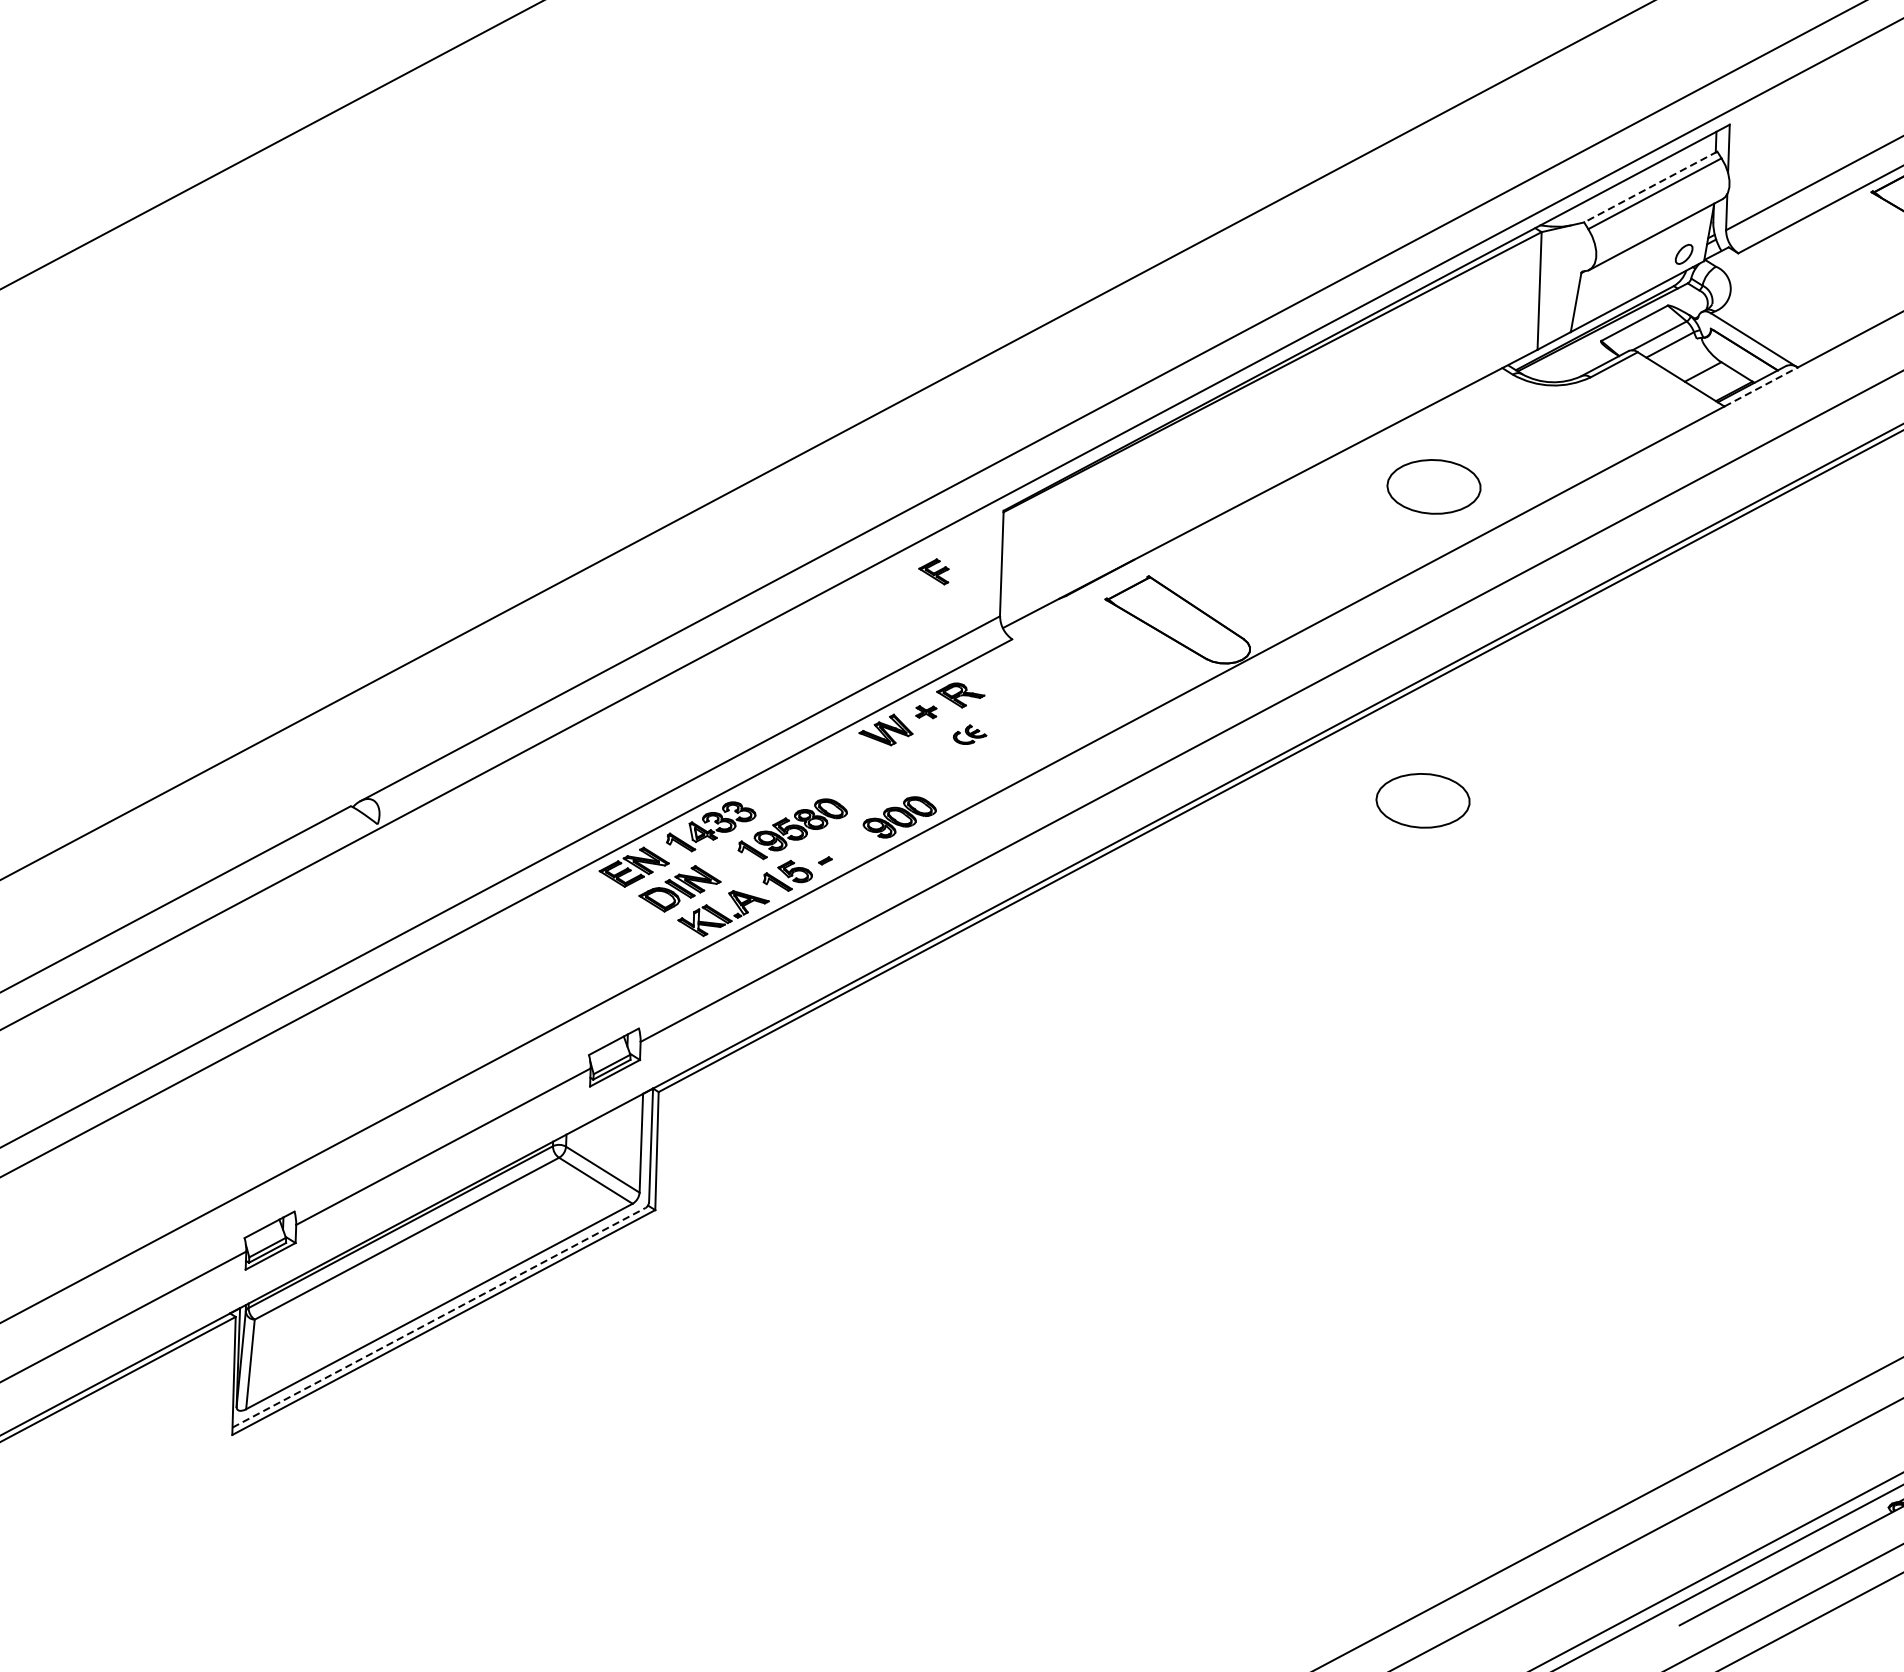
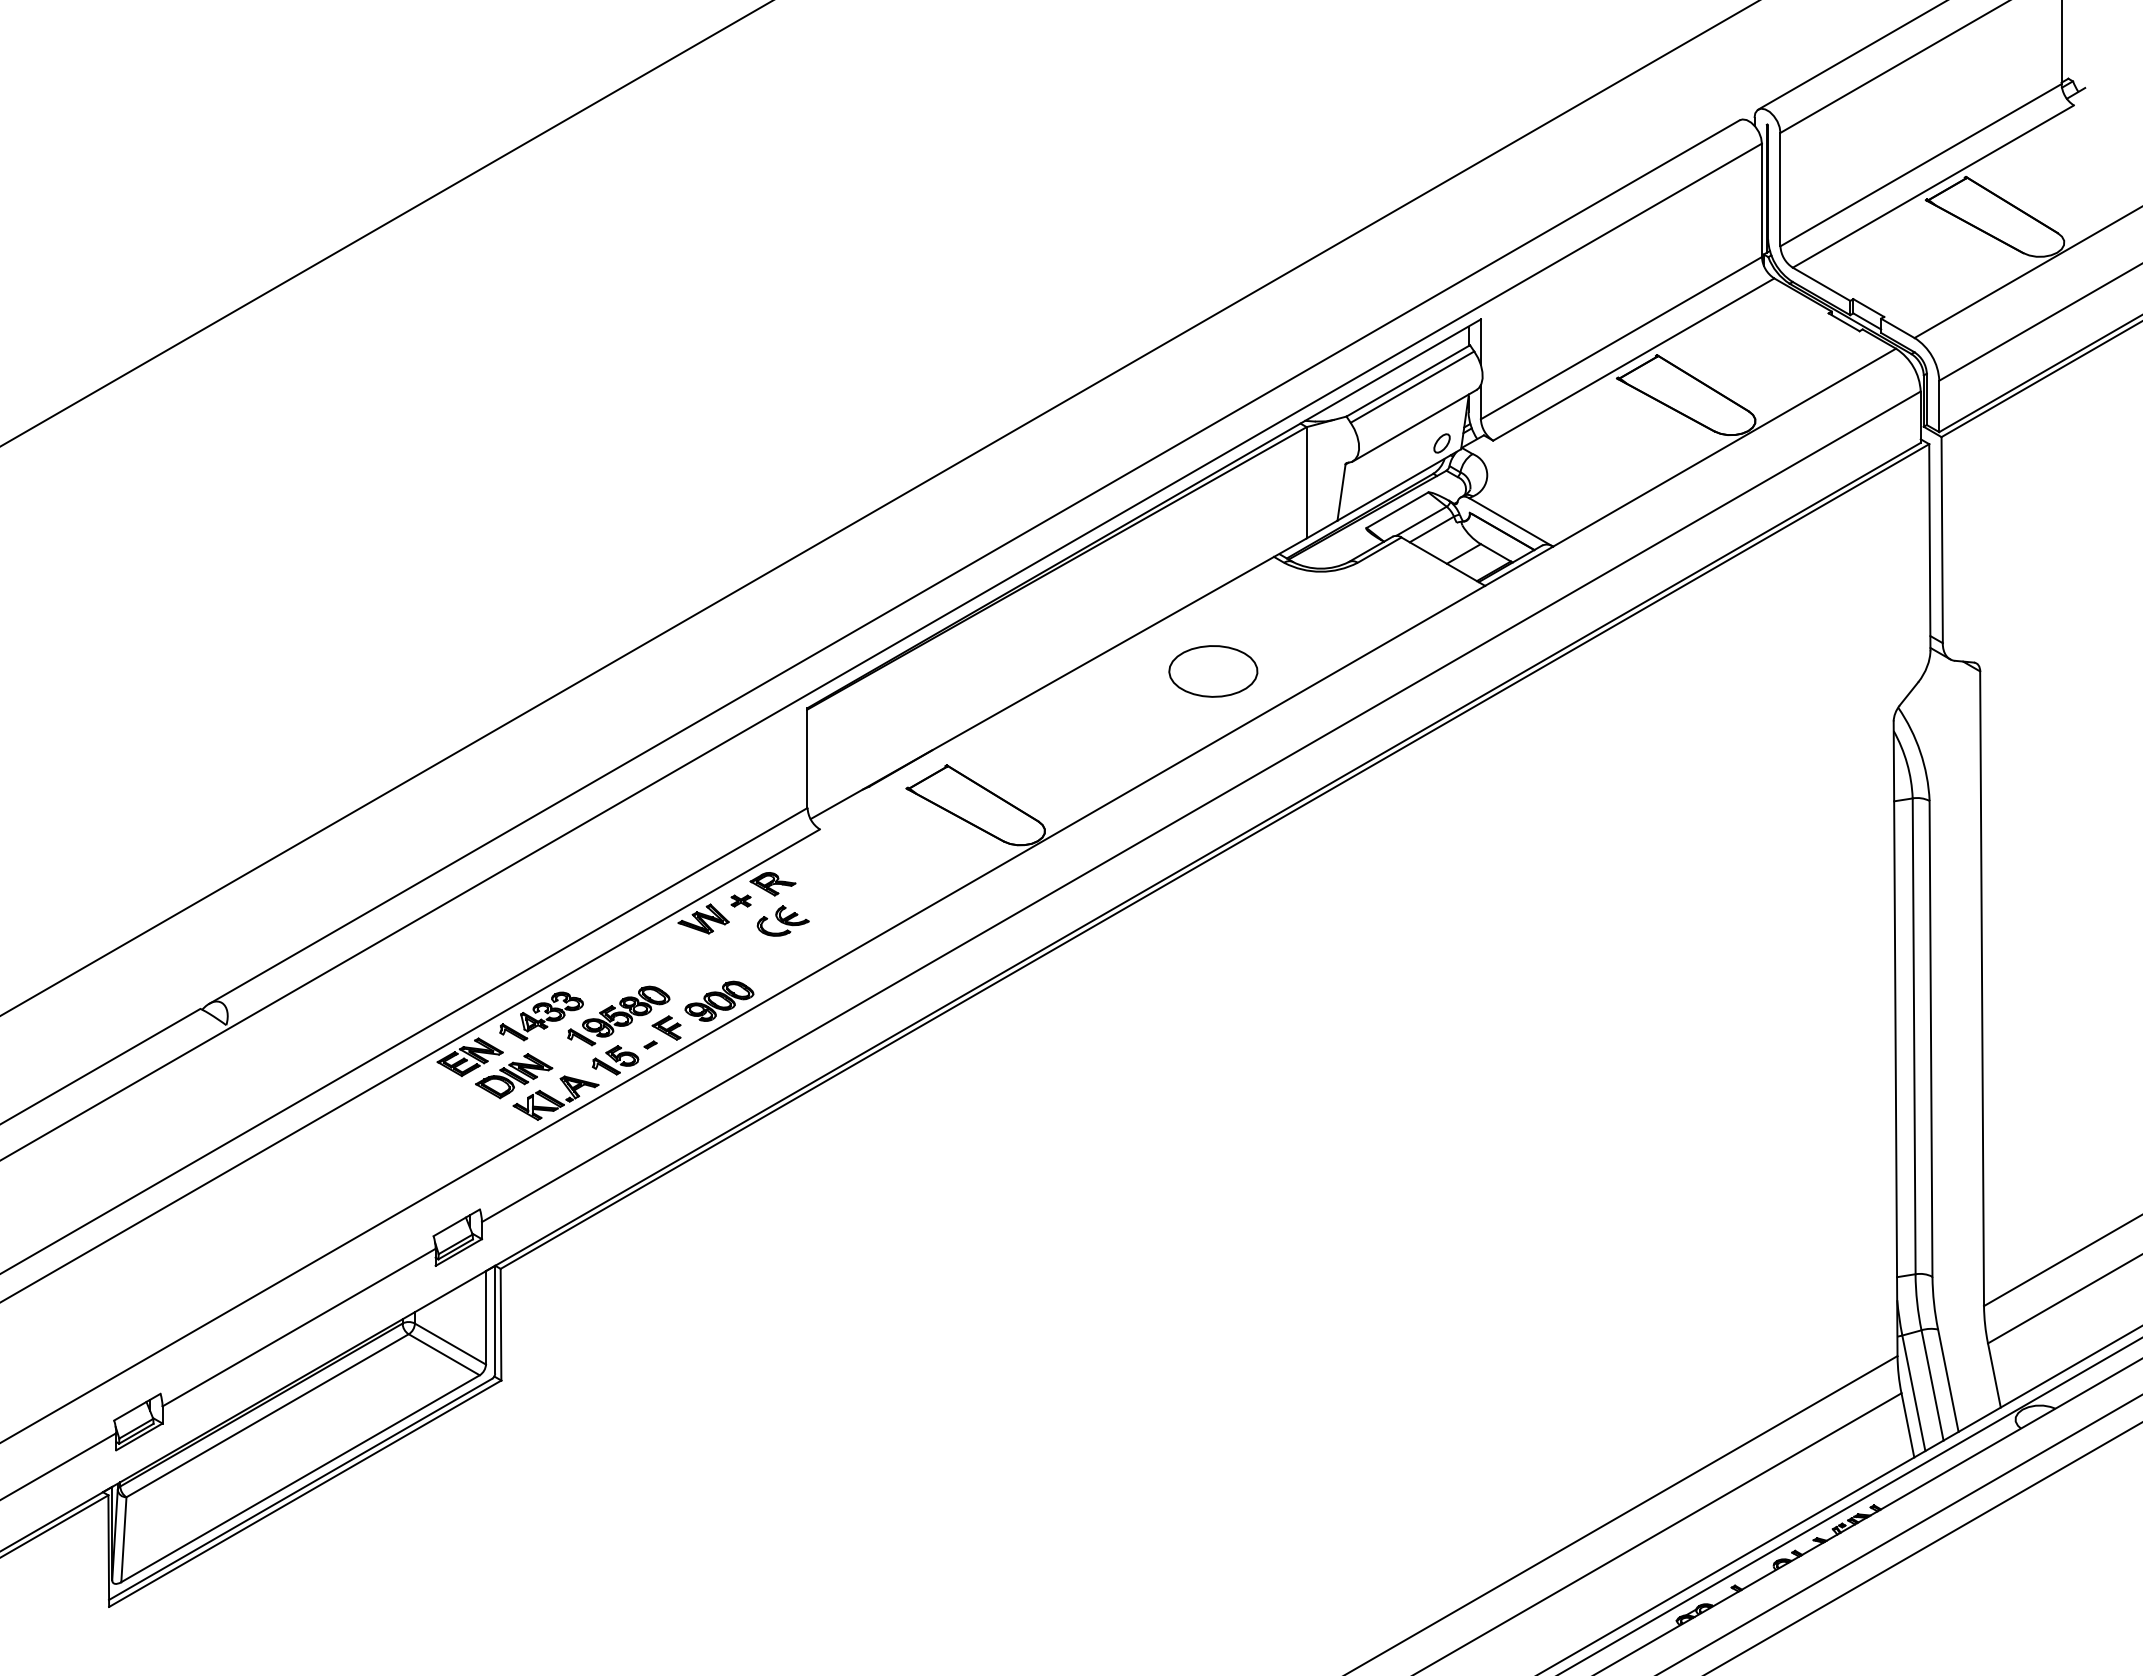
line: (1649, 187) -> (1407, 381), dashed -> solid
line: (1761, 387) -> (1519, 566), dashed -> solid
part: (933, 571) -> (666, 1027), moved
part: (969, 734) -> (782, 920), size x1.67
part: (1423, 800) -> (1213, 968), removed
line: (440, 1317) -> (301, 1489), dashed -> solid

